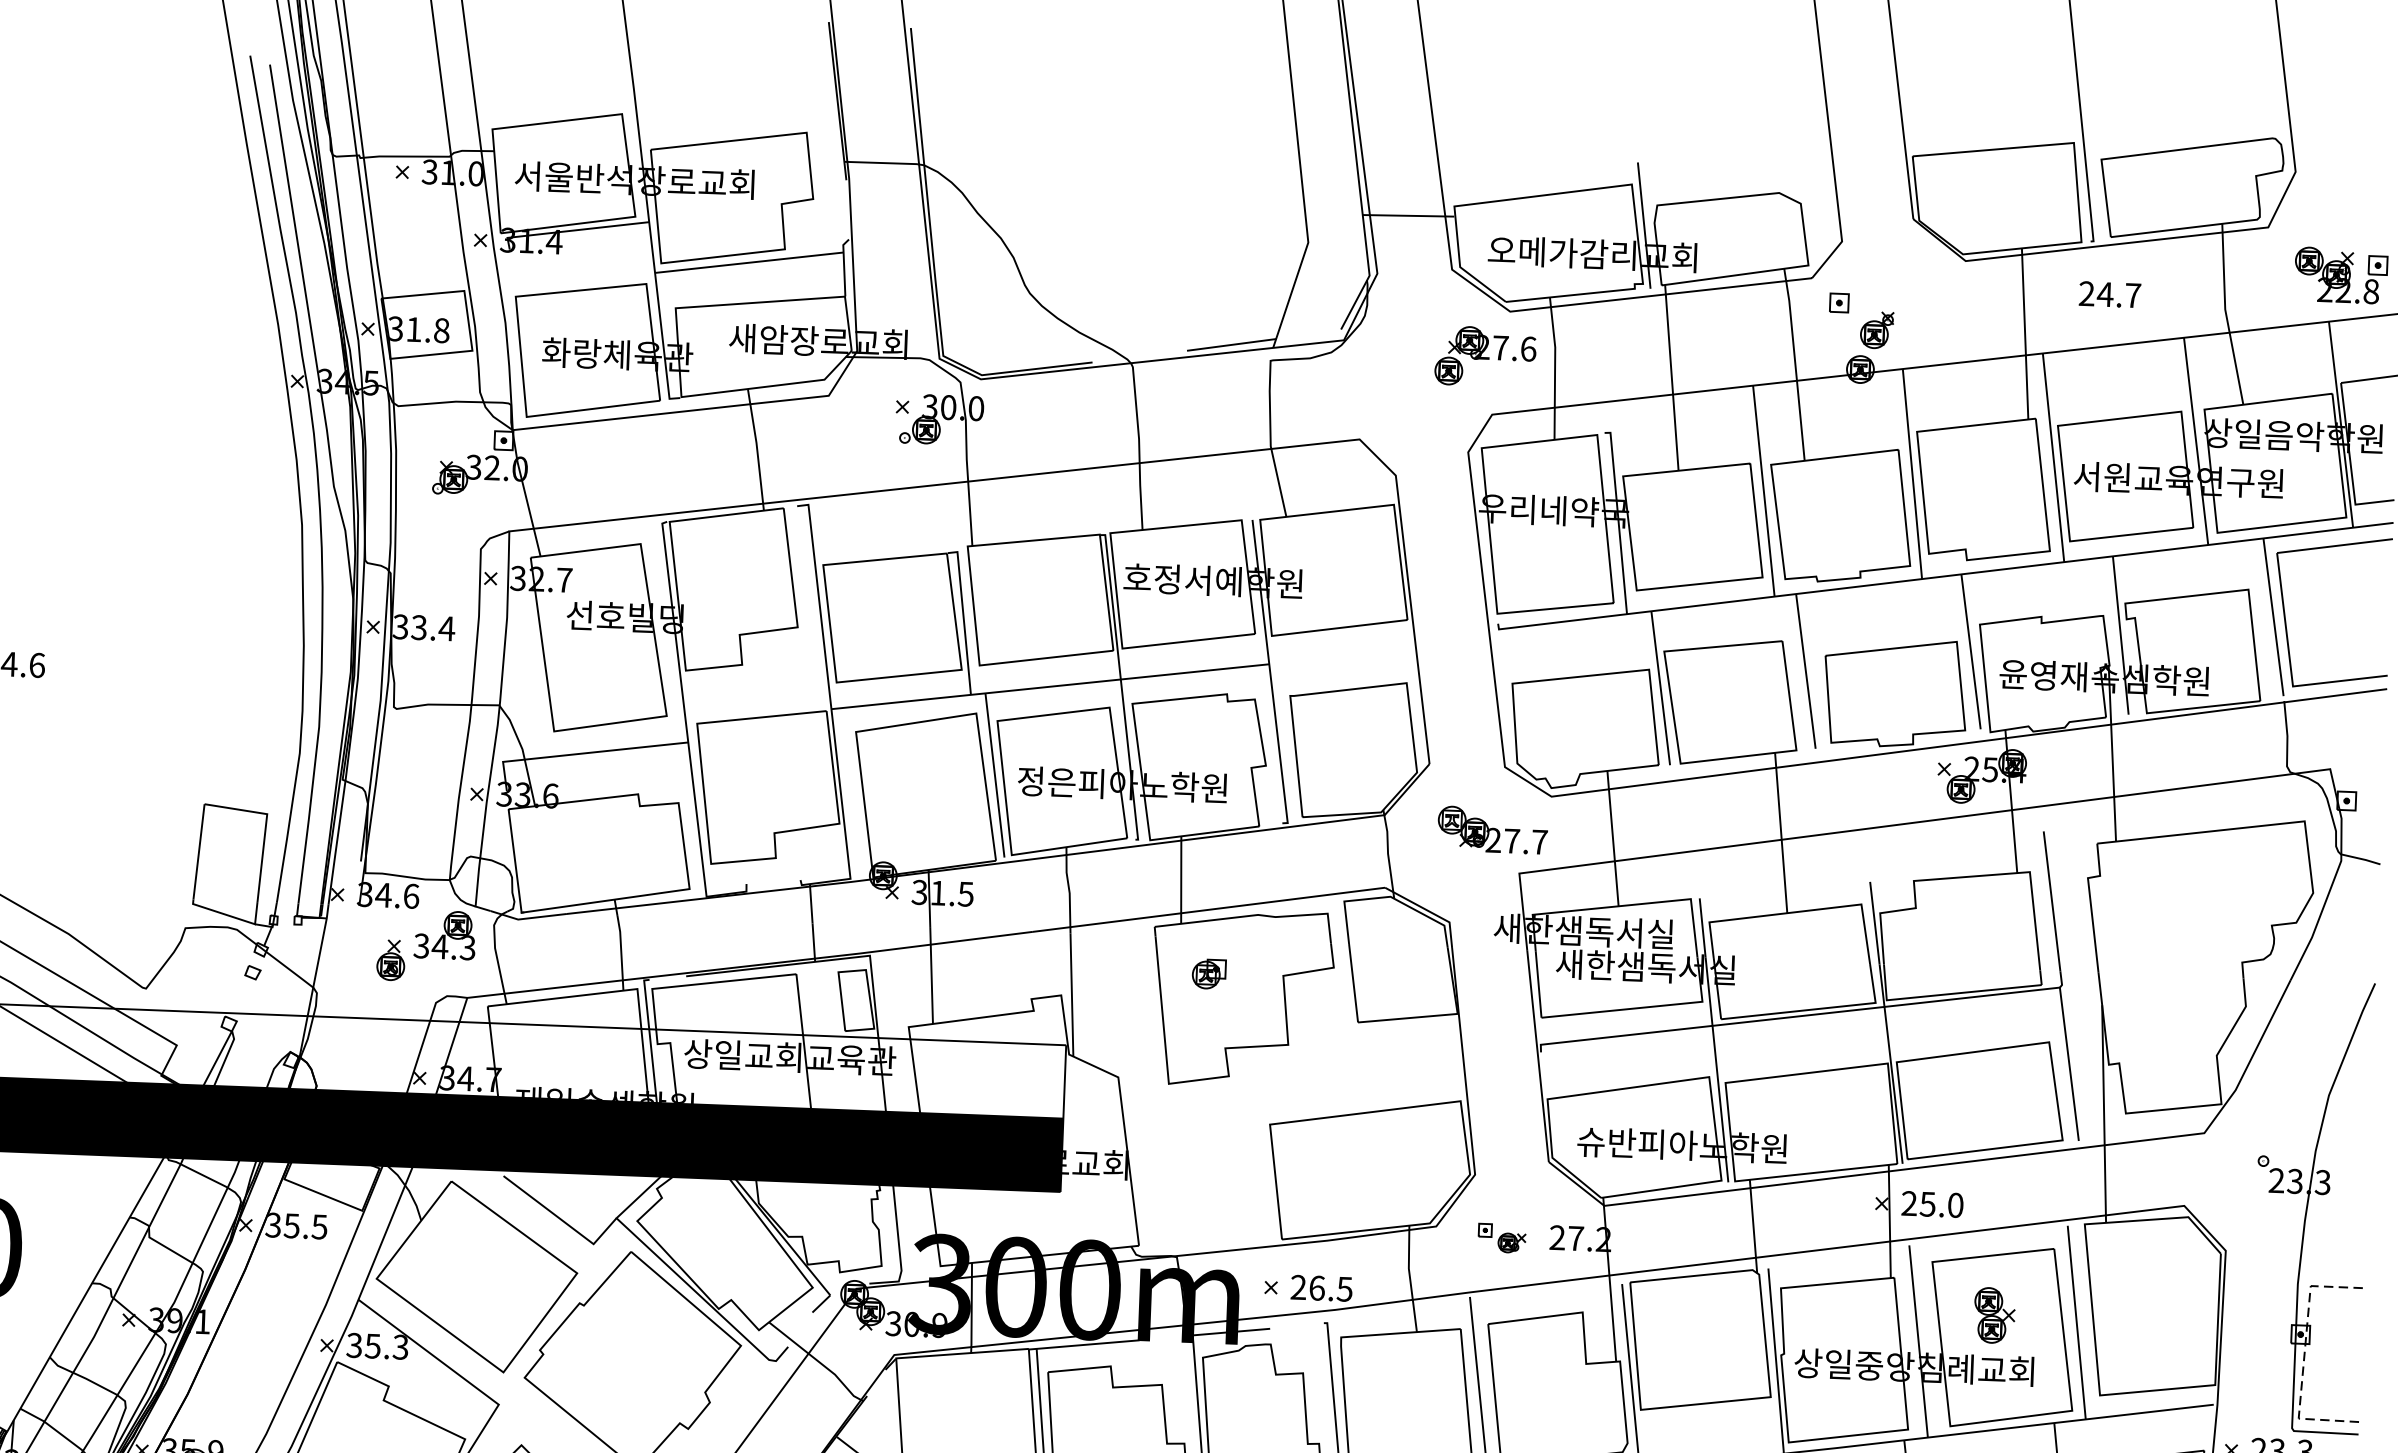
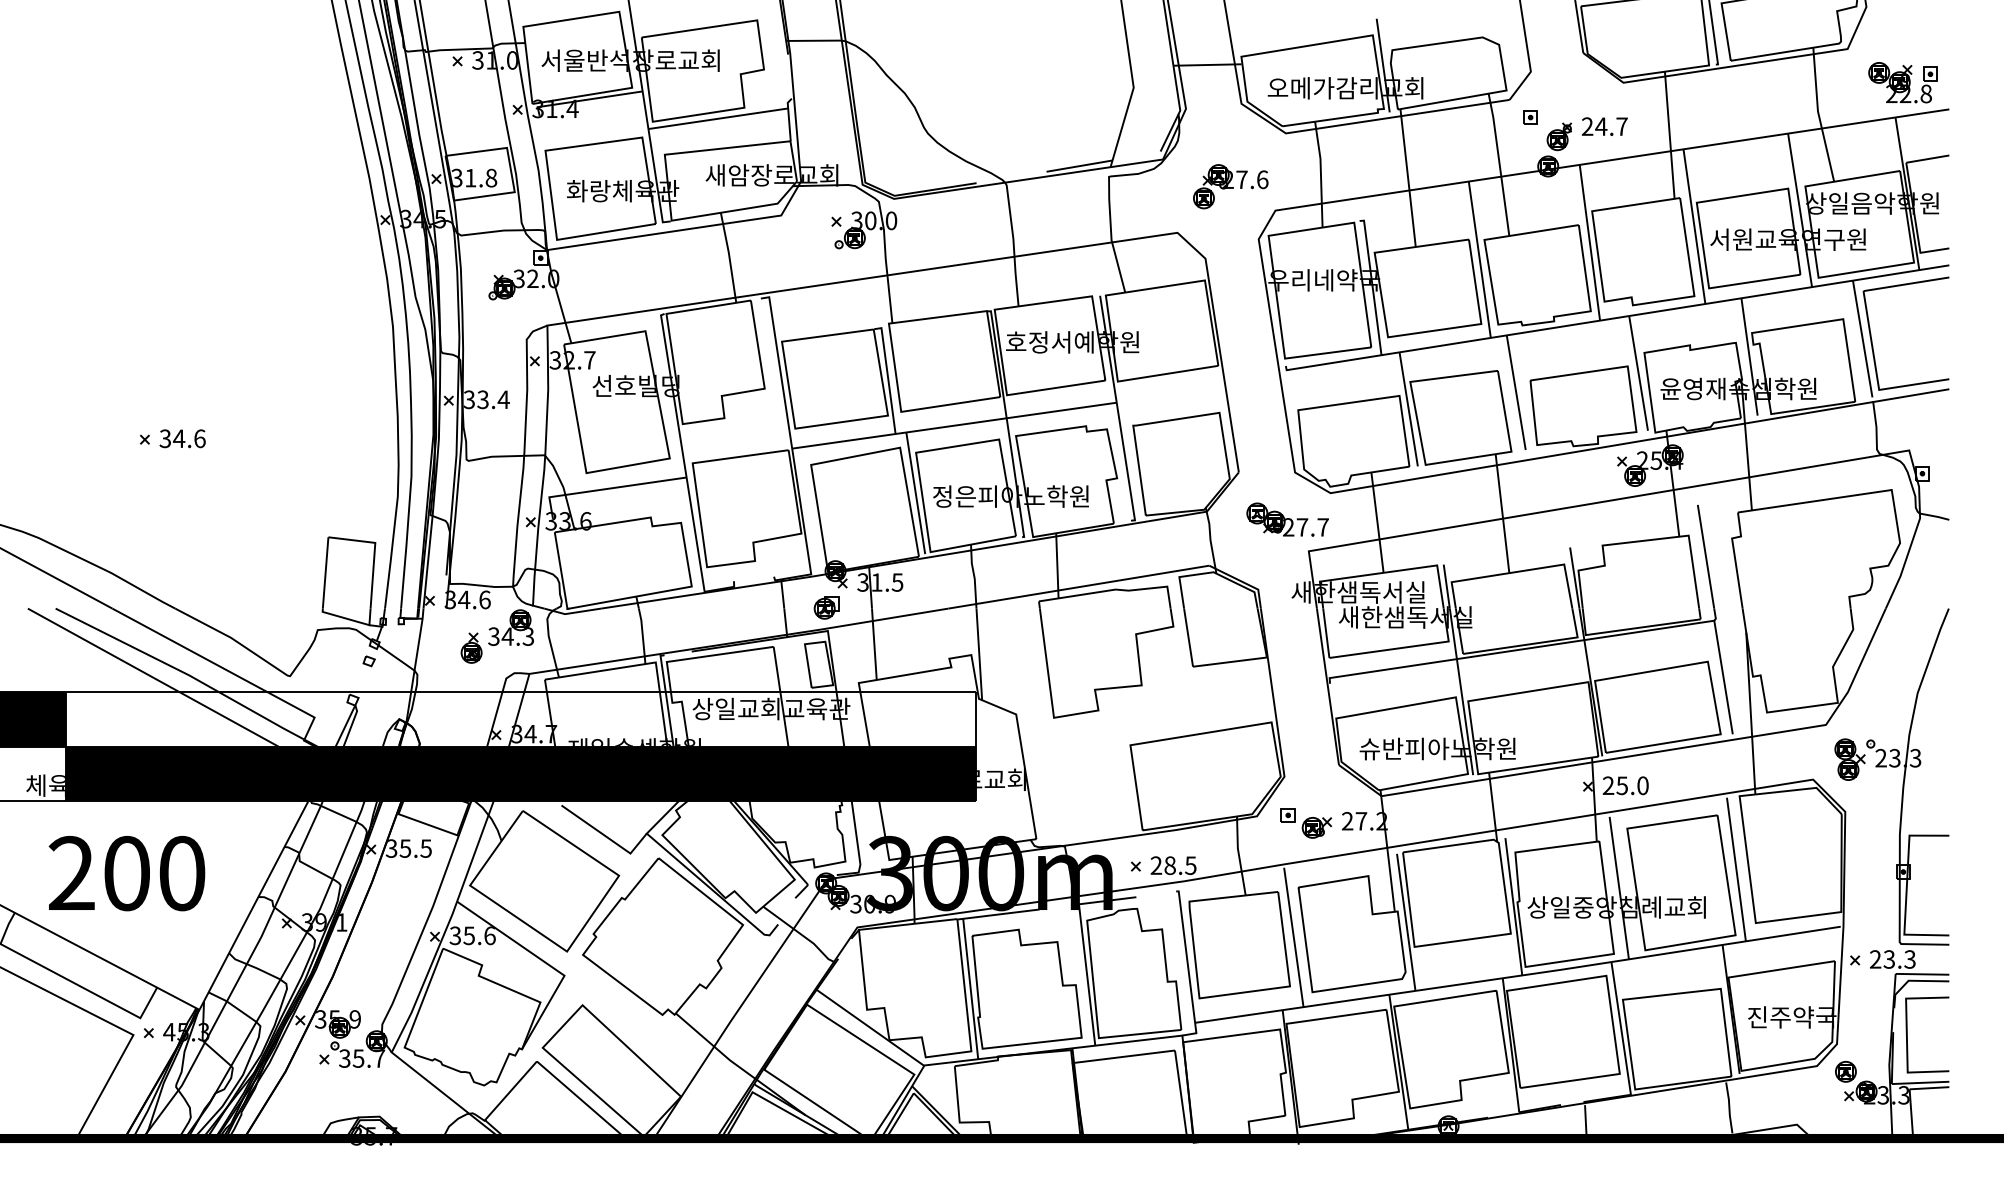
text: (2109, 294) -> (1604, 126), moved
part: (1485, 356) -> (1230, 186), moved
part: (1208, 973) -> (826, 607), moved
part: (1502, 1238) -> (1306, 823), size x1.43
text: (1316, 1287) -> (1169, 865), 26.5 -> 28.5
part: (1993, 1315) -> (1849, 759), moved
text: (400, 1346) -> (489, 935), 35.3 -> 35.6
line: (2303, 1356) -> (1906, 888), dashed -> solid

